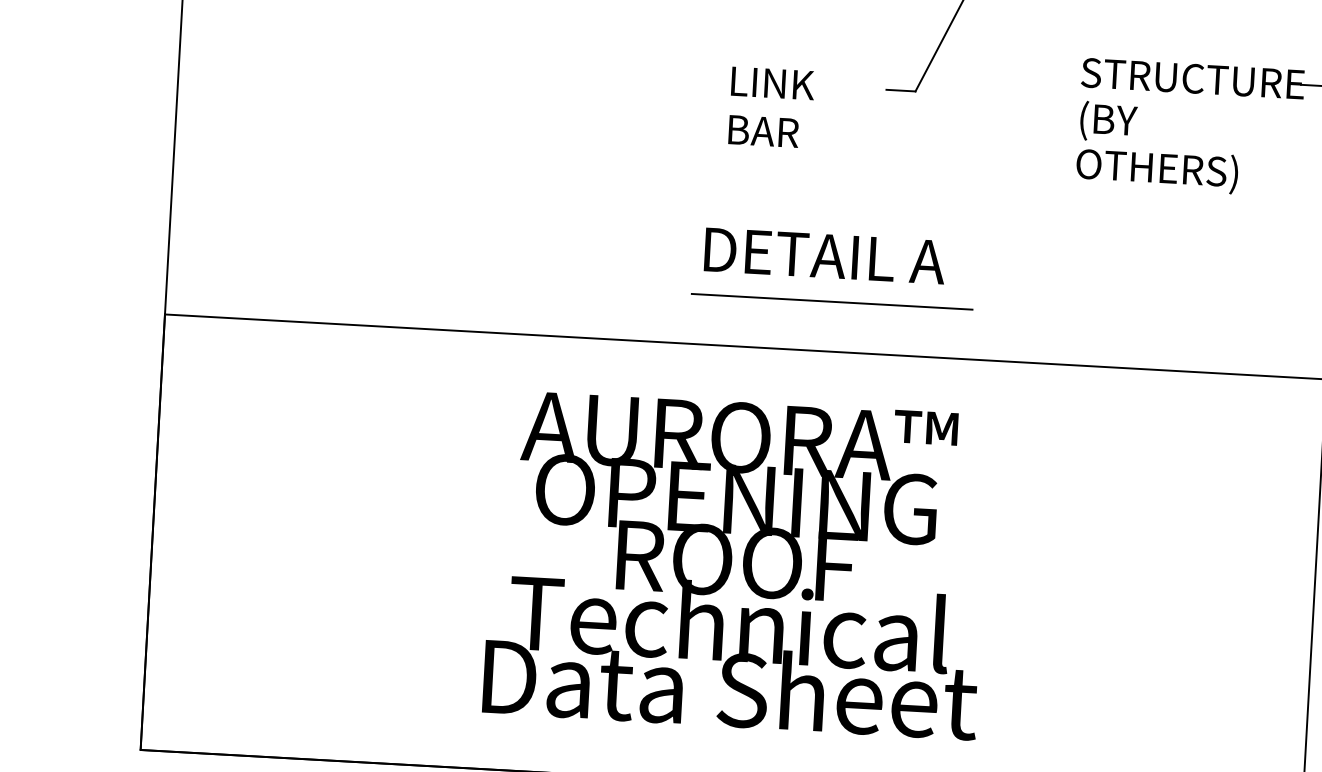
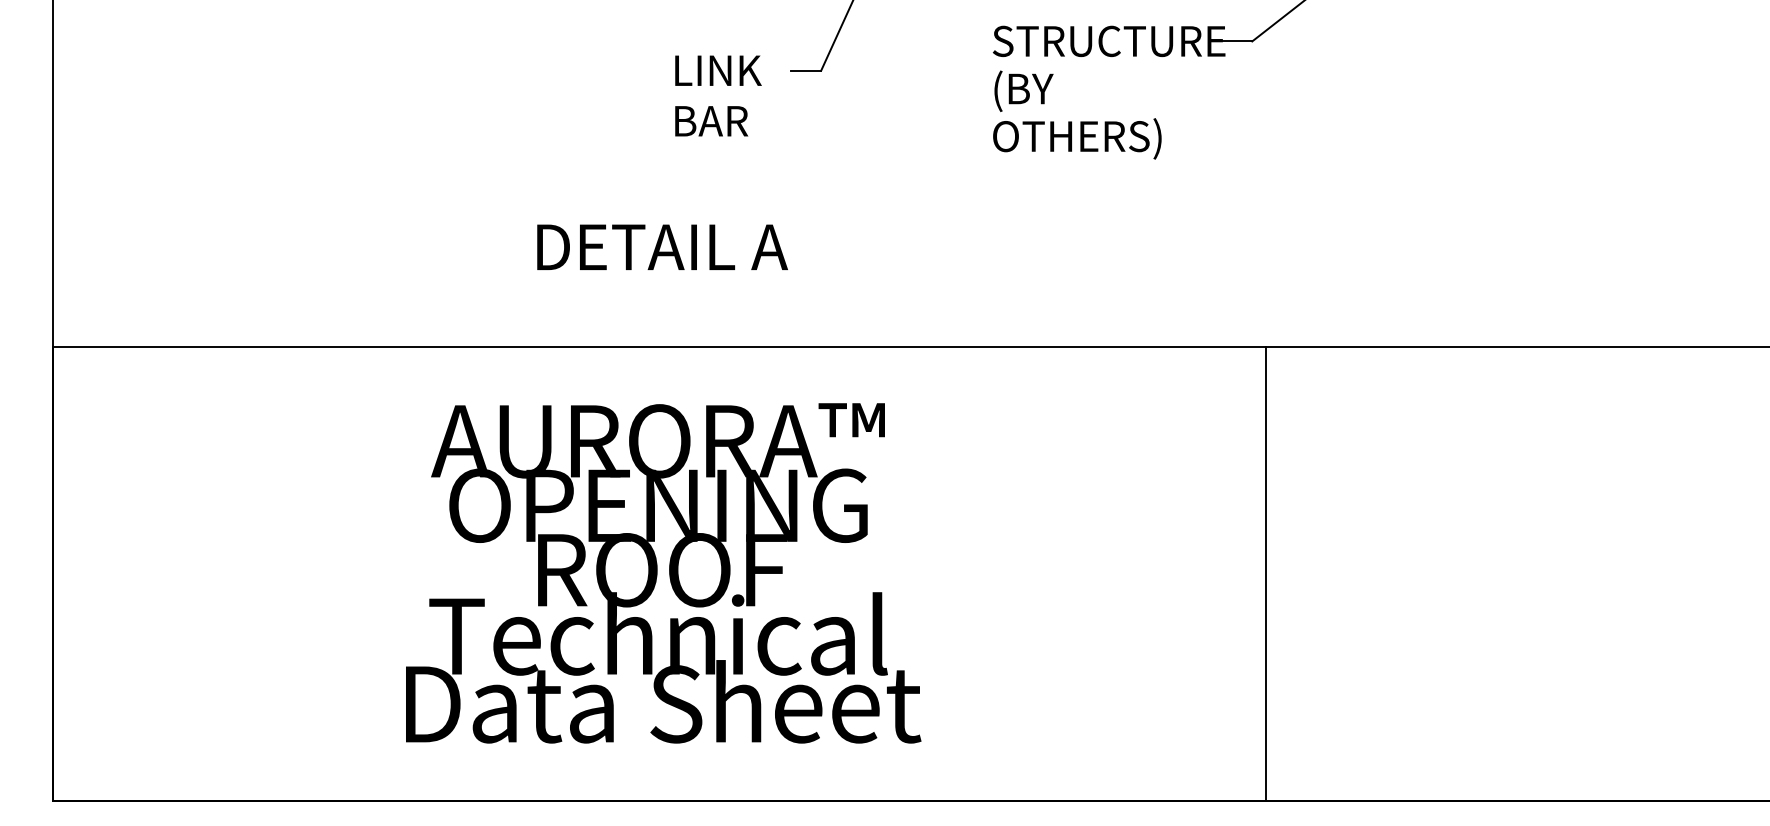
text: (771, 107) -> (718, 95), moved
text: (824, 255) -> (662, 246), moved
line: (831, 301) -> (746, 294), removed

